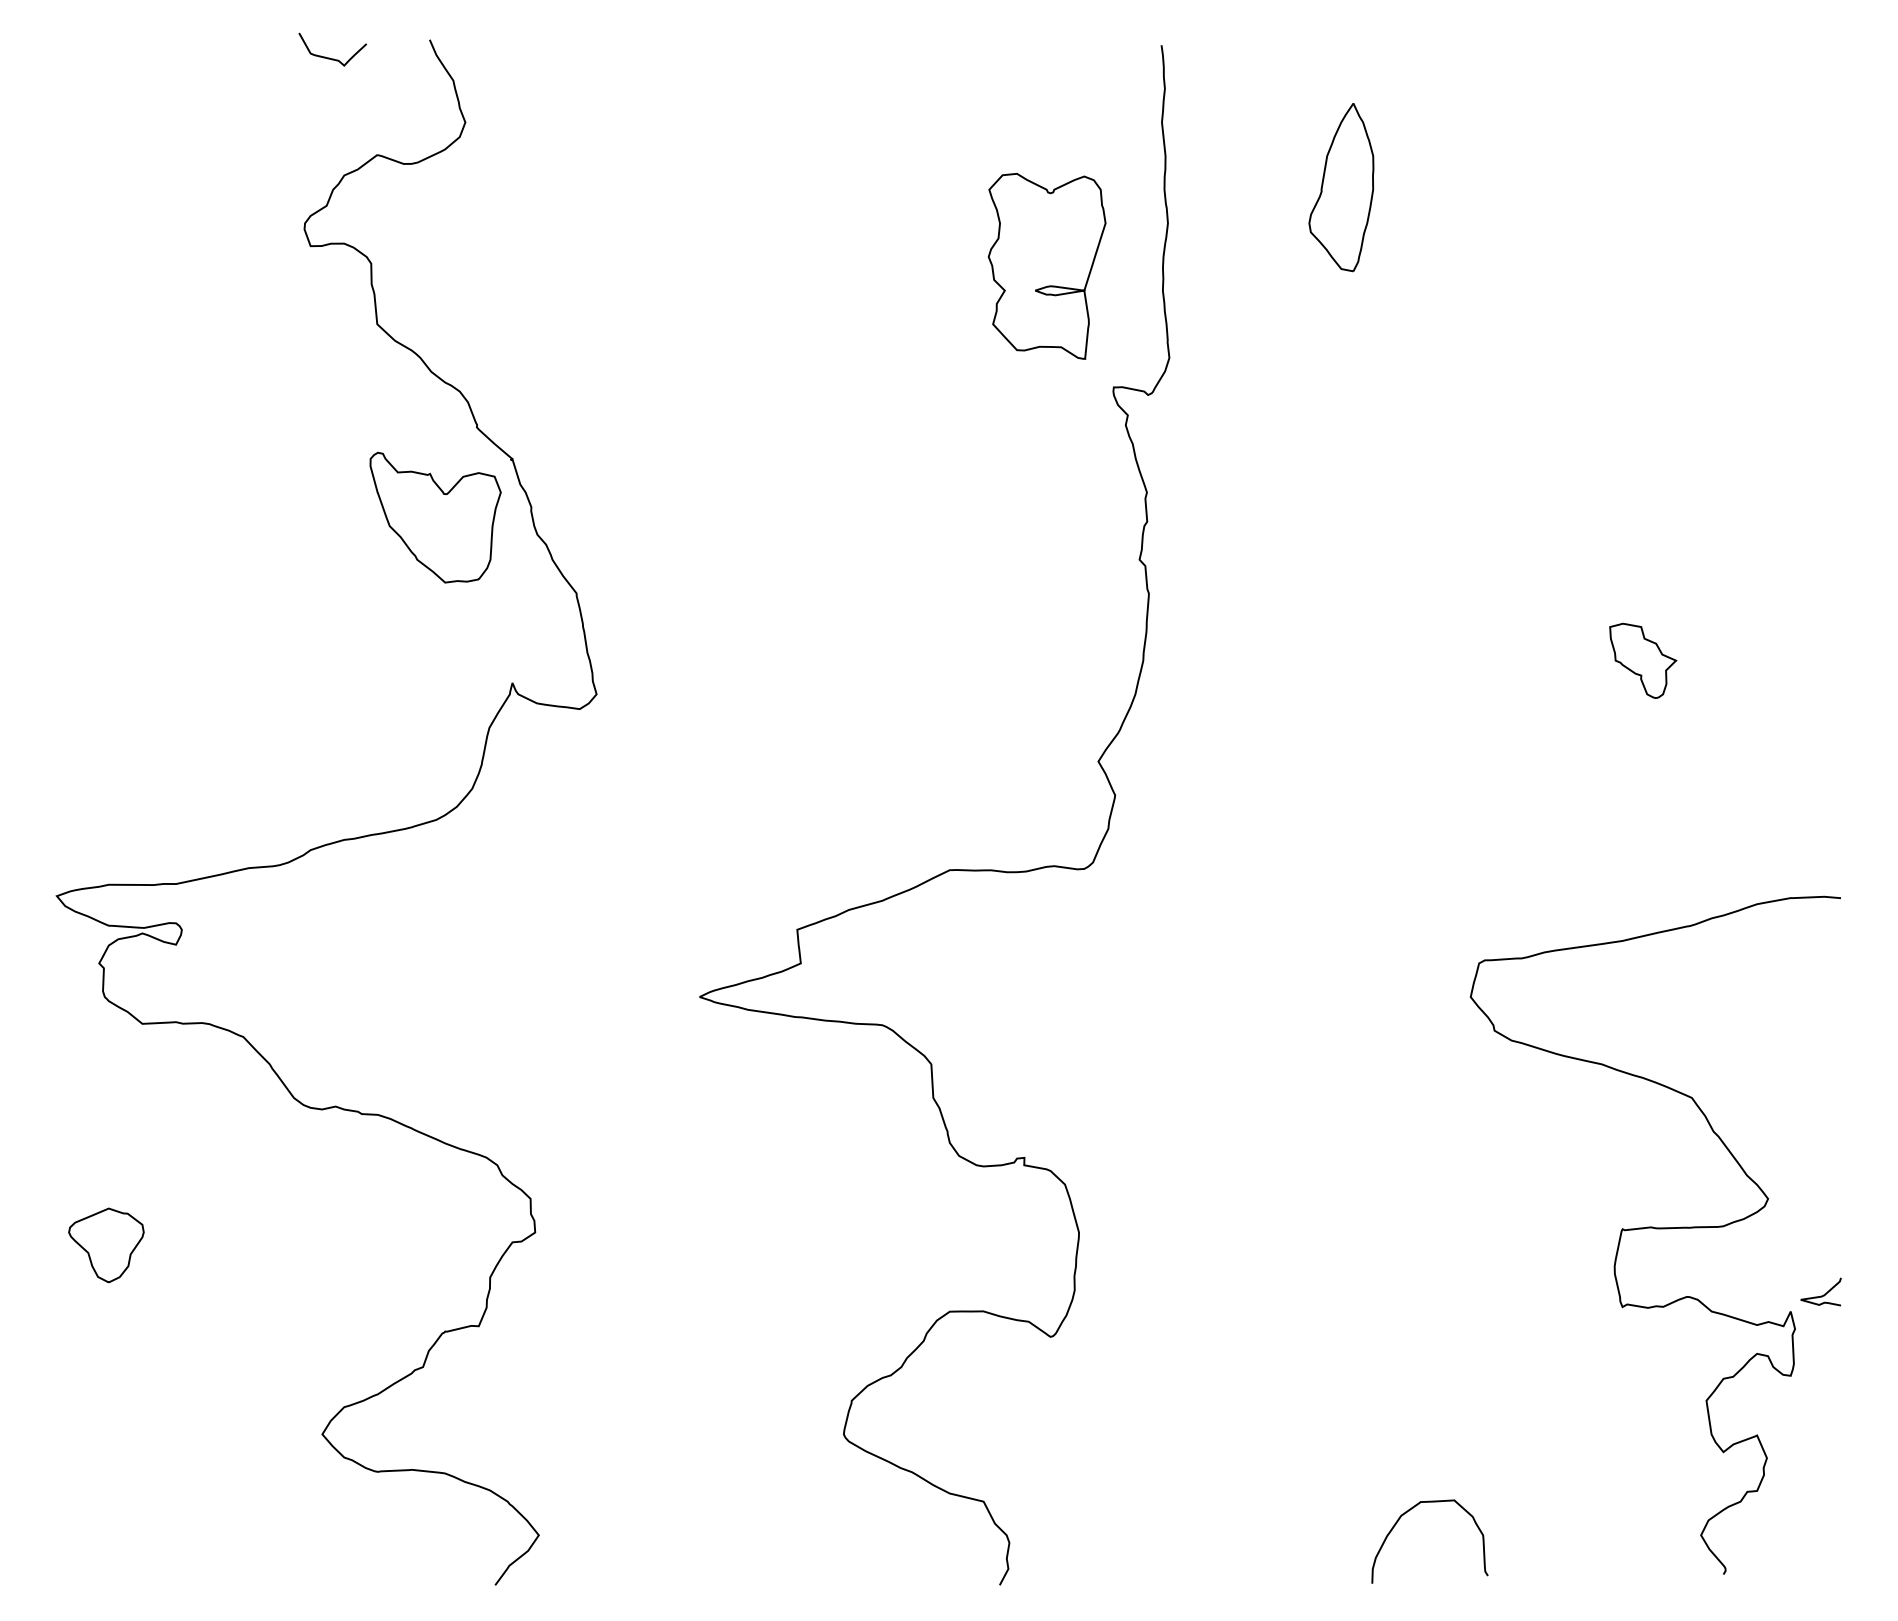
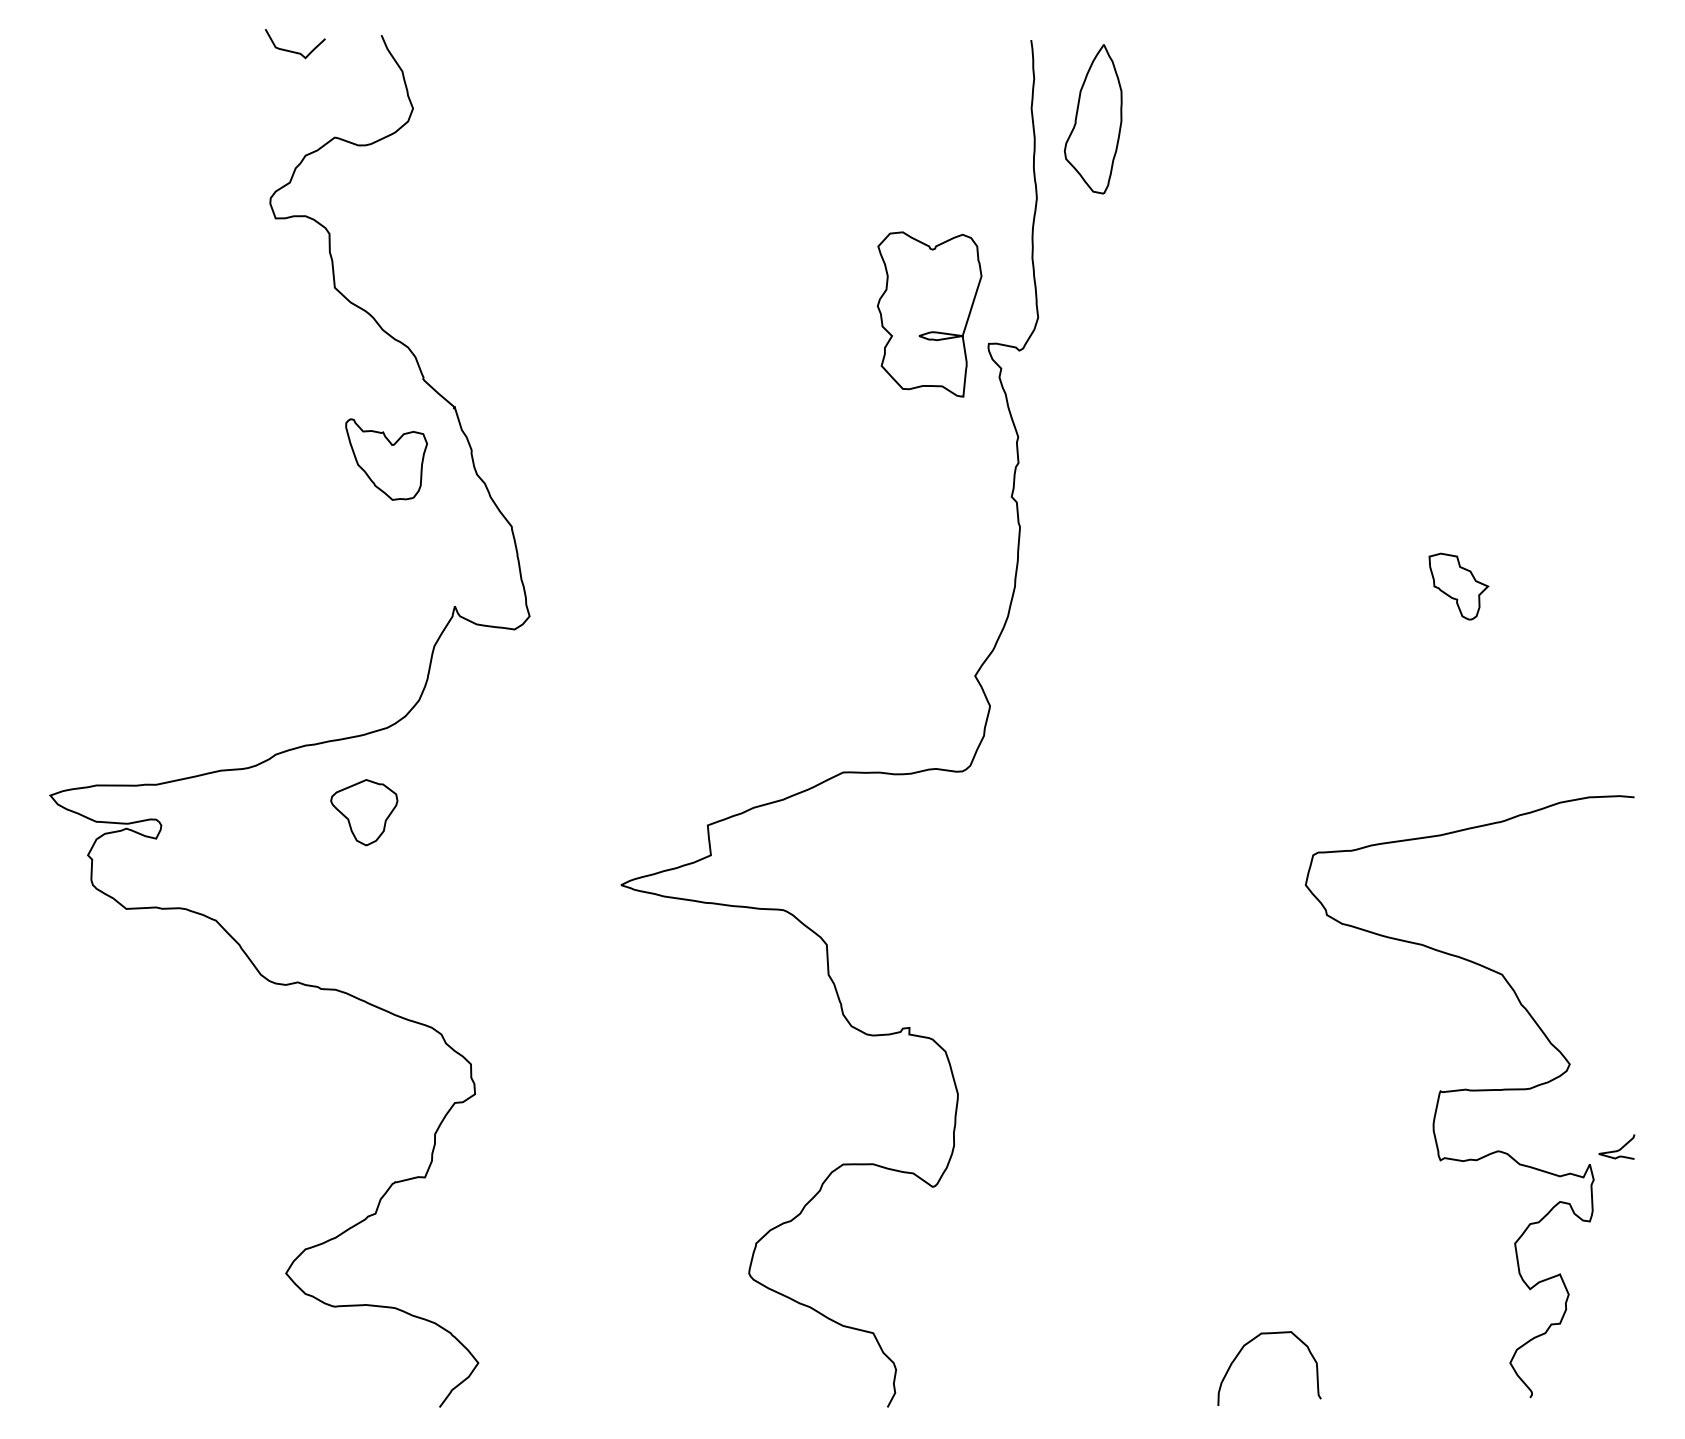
part: (1341, 187) -> (1093, 119), moved
part: (1046, 266) -> (929, 314), moved
part: (435, 517) -> (386, 459), size x0.7
part: (106, 1245) -> (364, 812), moved

